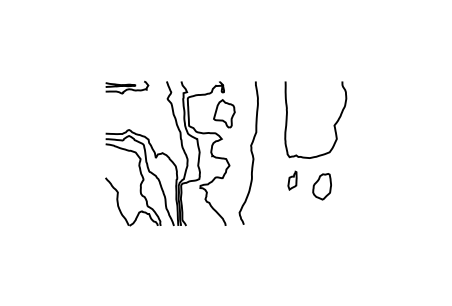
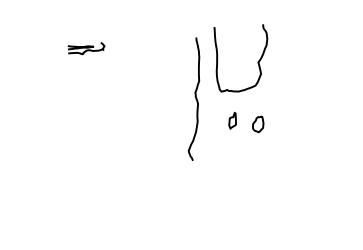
curve: (333, 125) -> (257, 62), moved
part: (170, 153) -> (126, 103), removed
part: (321, 186) -> (257, 124), size x0.7

